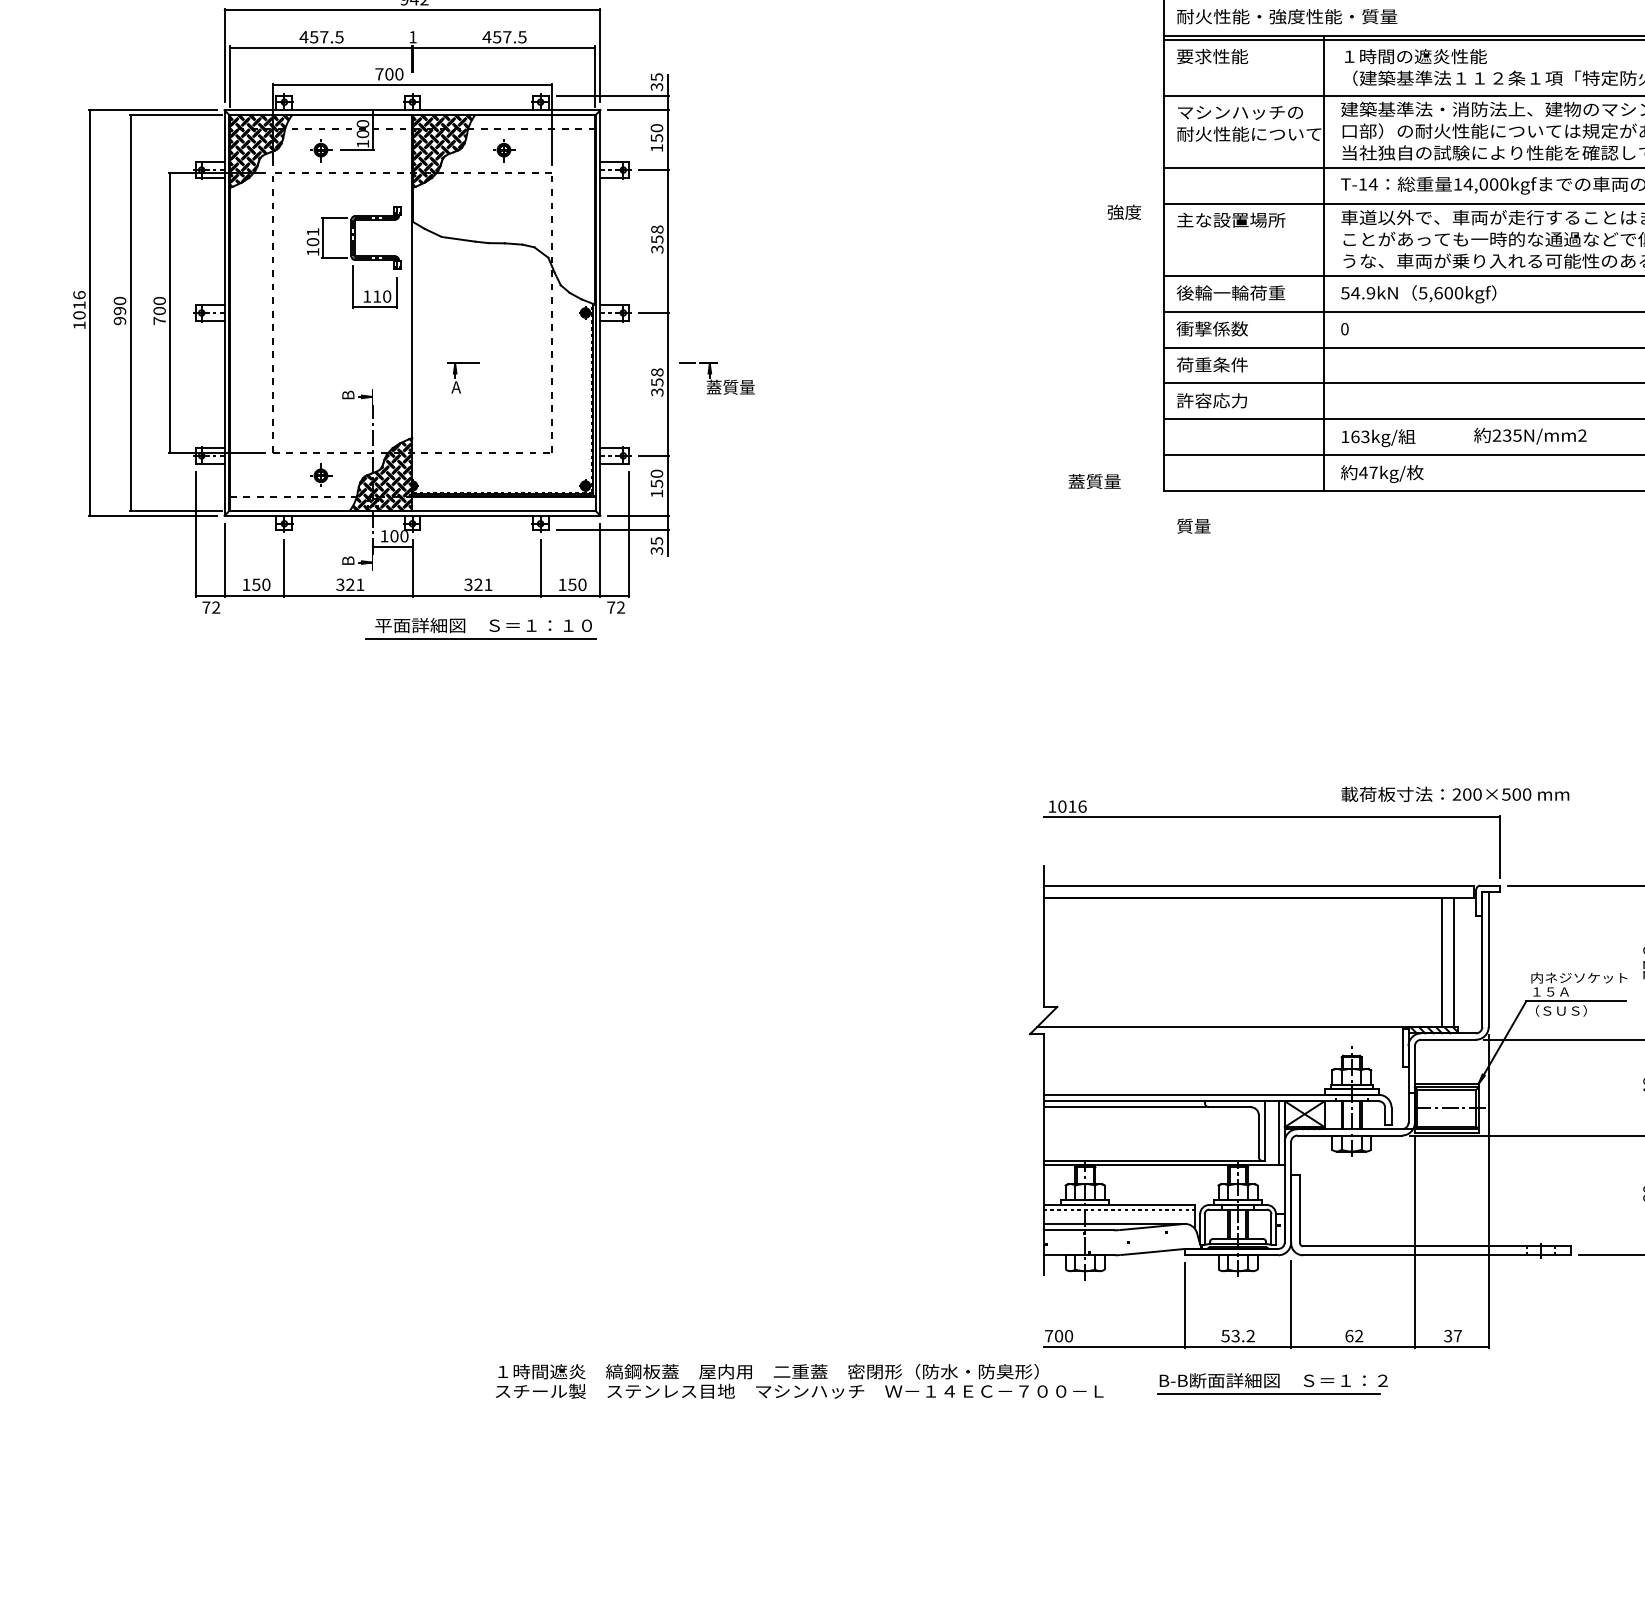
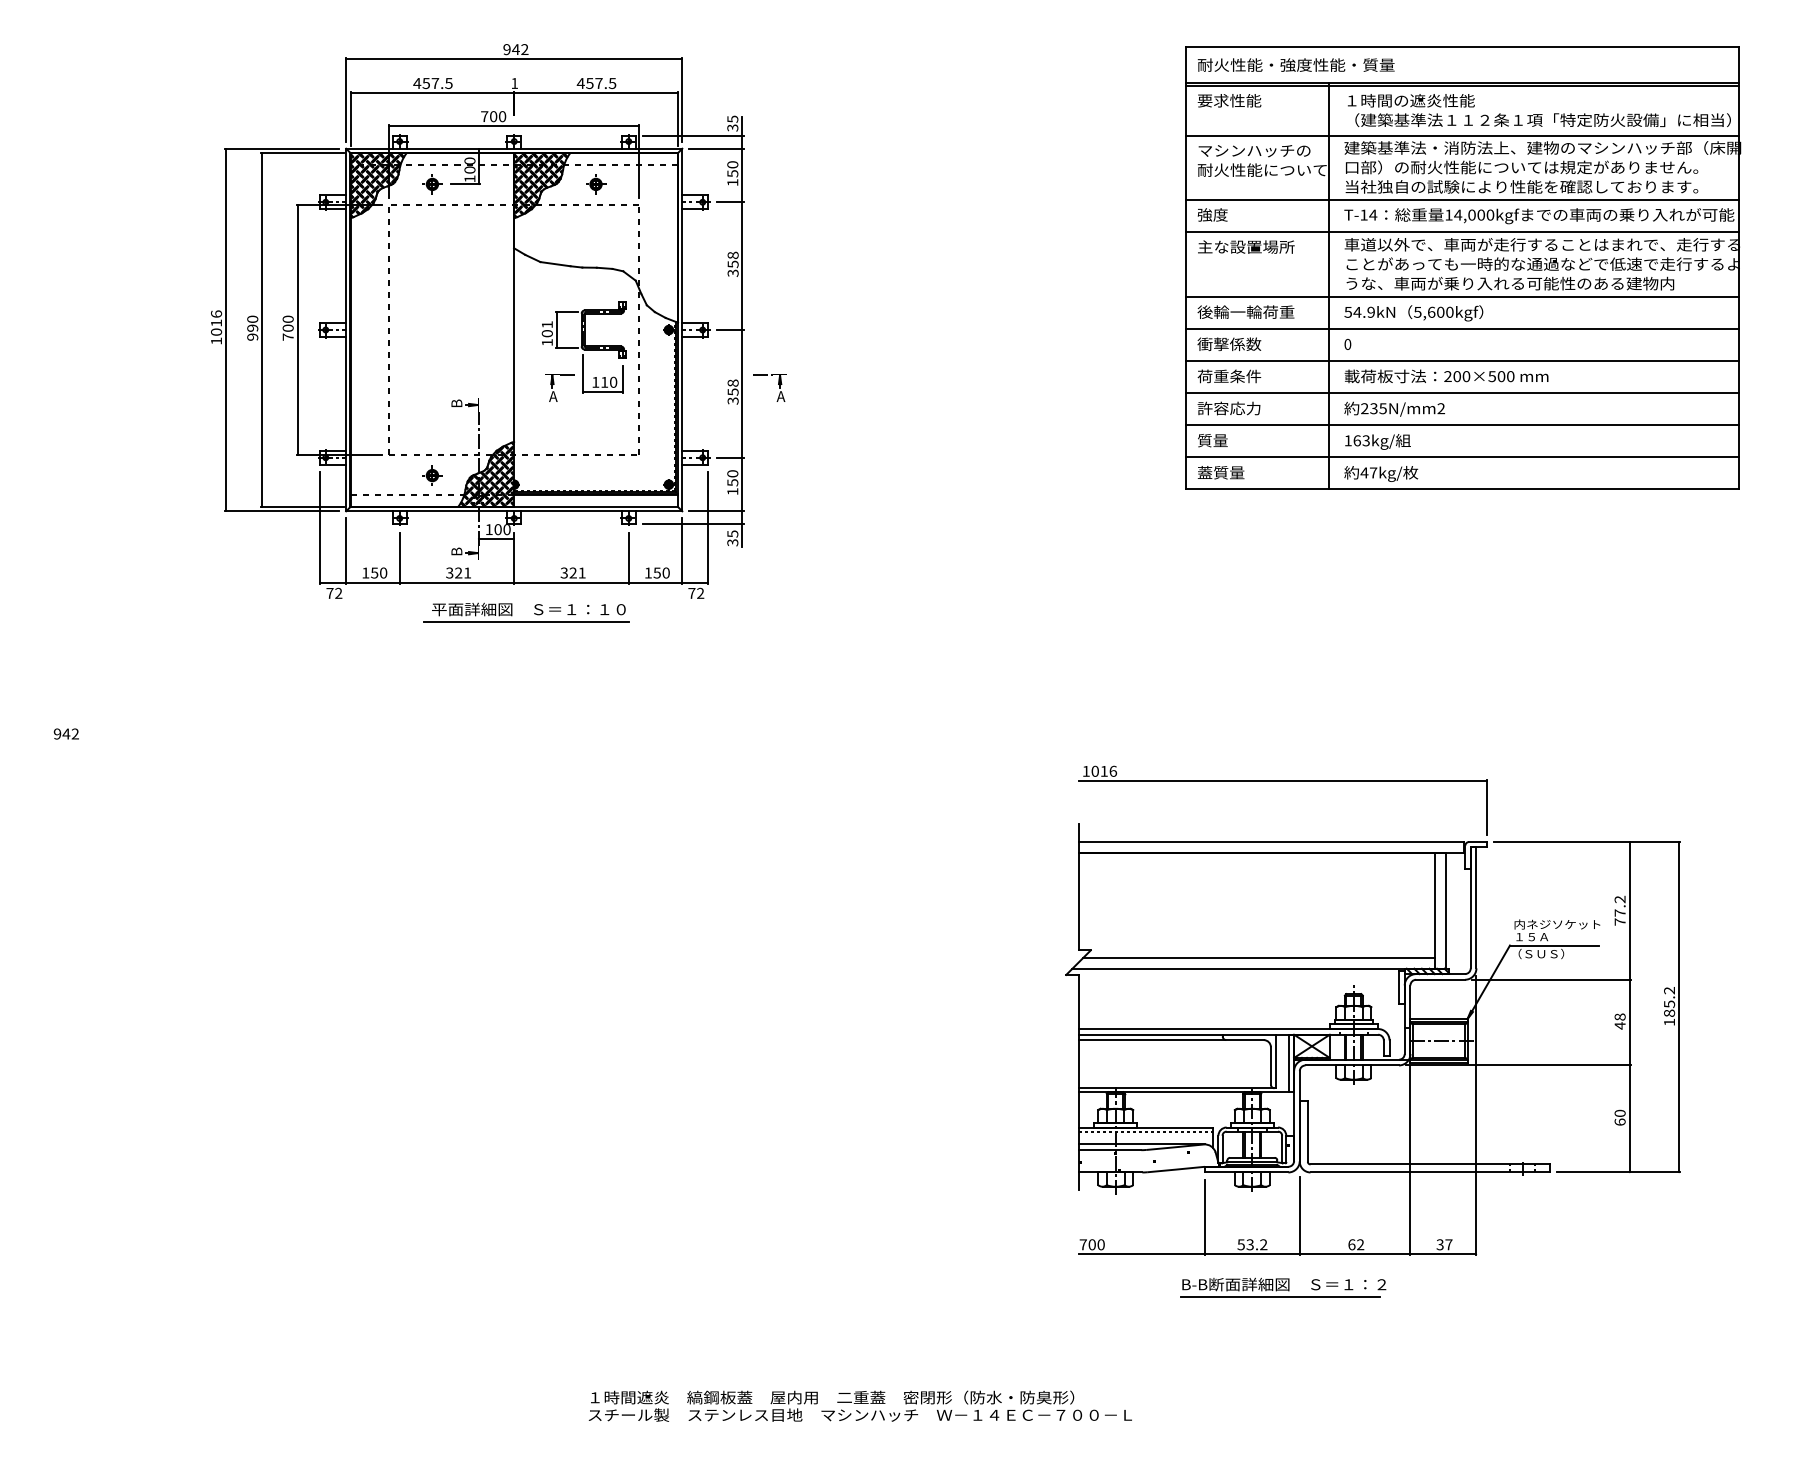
text: (1124, 211) -> (1212, 214), moved
part: (353, 257) -> (583, 347), moved
text: (730, 387) -> (798, 396), 蓋質量 -> A
text: (1530, 435) -> (1394, 408), moved
text: (1093, 481) -> (1220, 472), moved
text: (1193, 526) -> (1212, 440), moved
part: (489, 630) -> (534, 613), moved
text: (1455, 794) -> (1446, 376), moved
line: (1246, 1015) -> (1259, 958), added
text: (798, 1380) -> (859, 1405), moved

